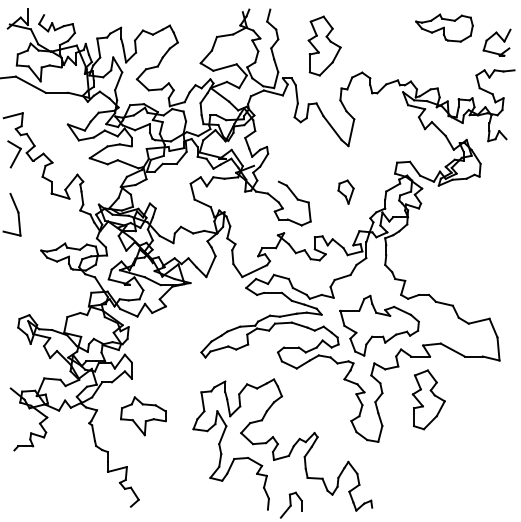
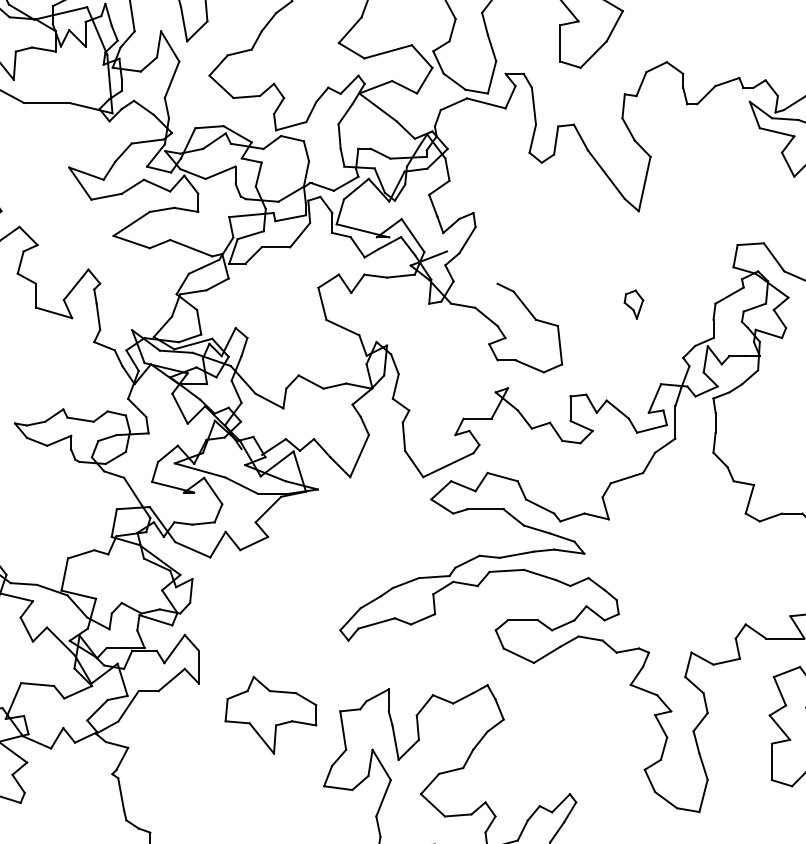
part: (345, 191) -> (632, 303), size x0.6
part: (379, 325) -> (701, 575), removed
part: (143, 416) -> (271, 715), moved

